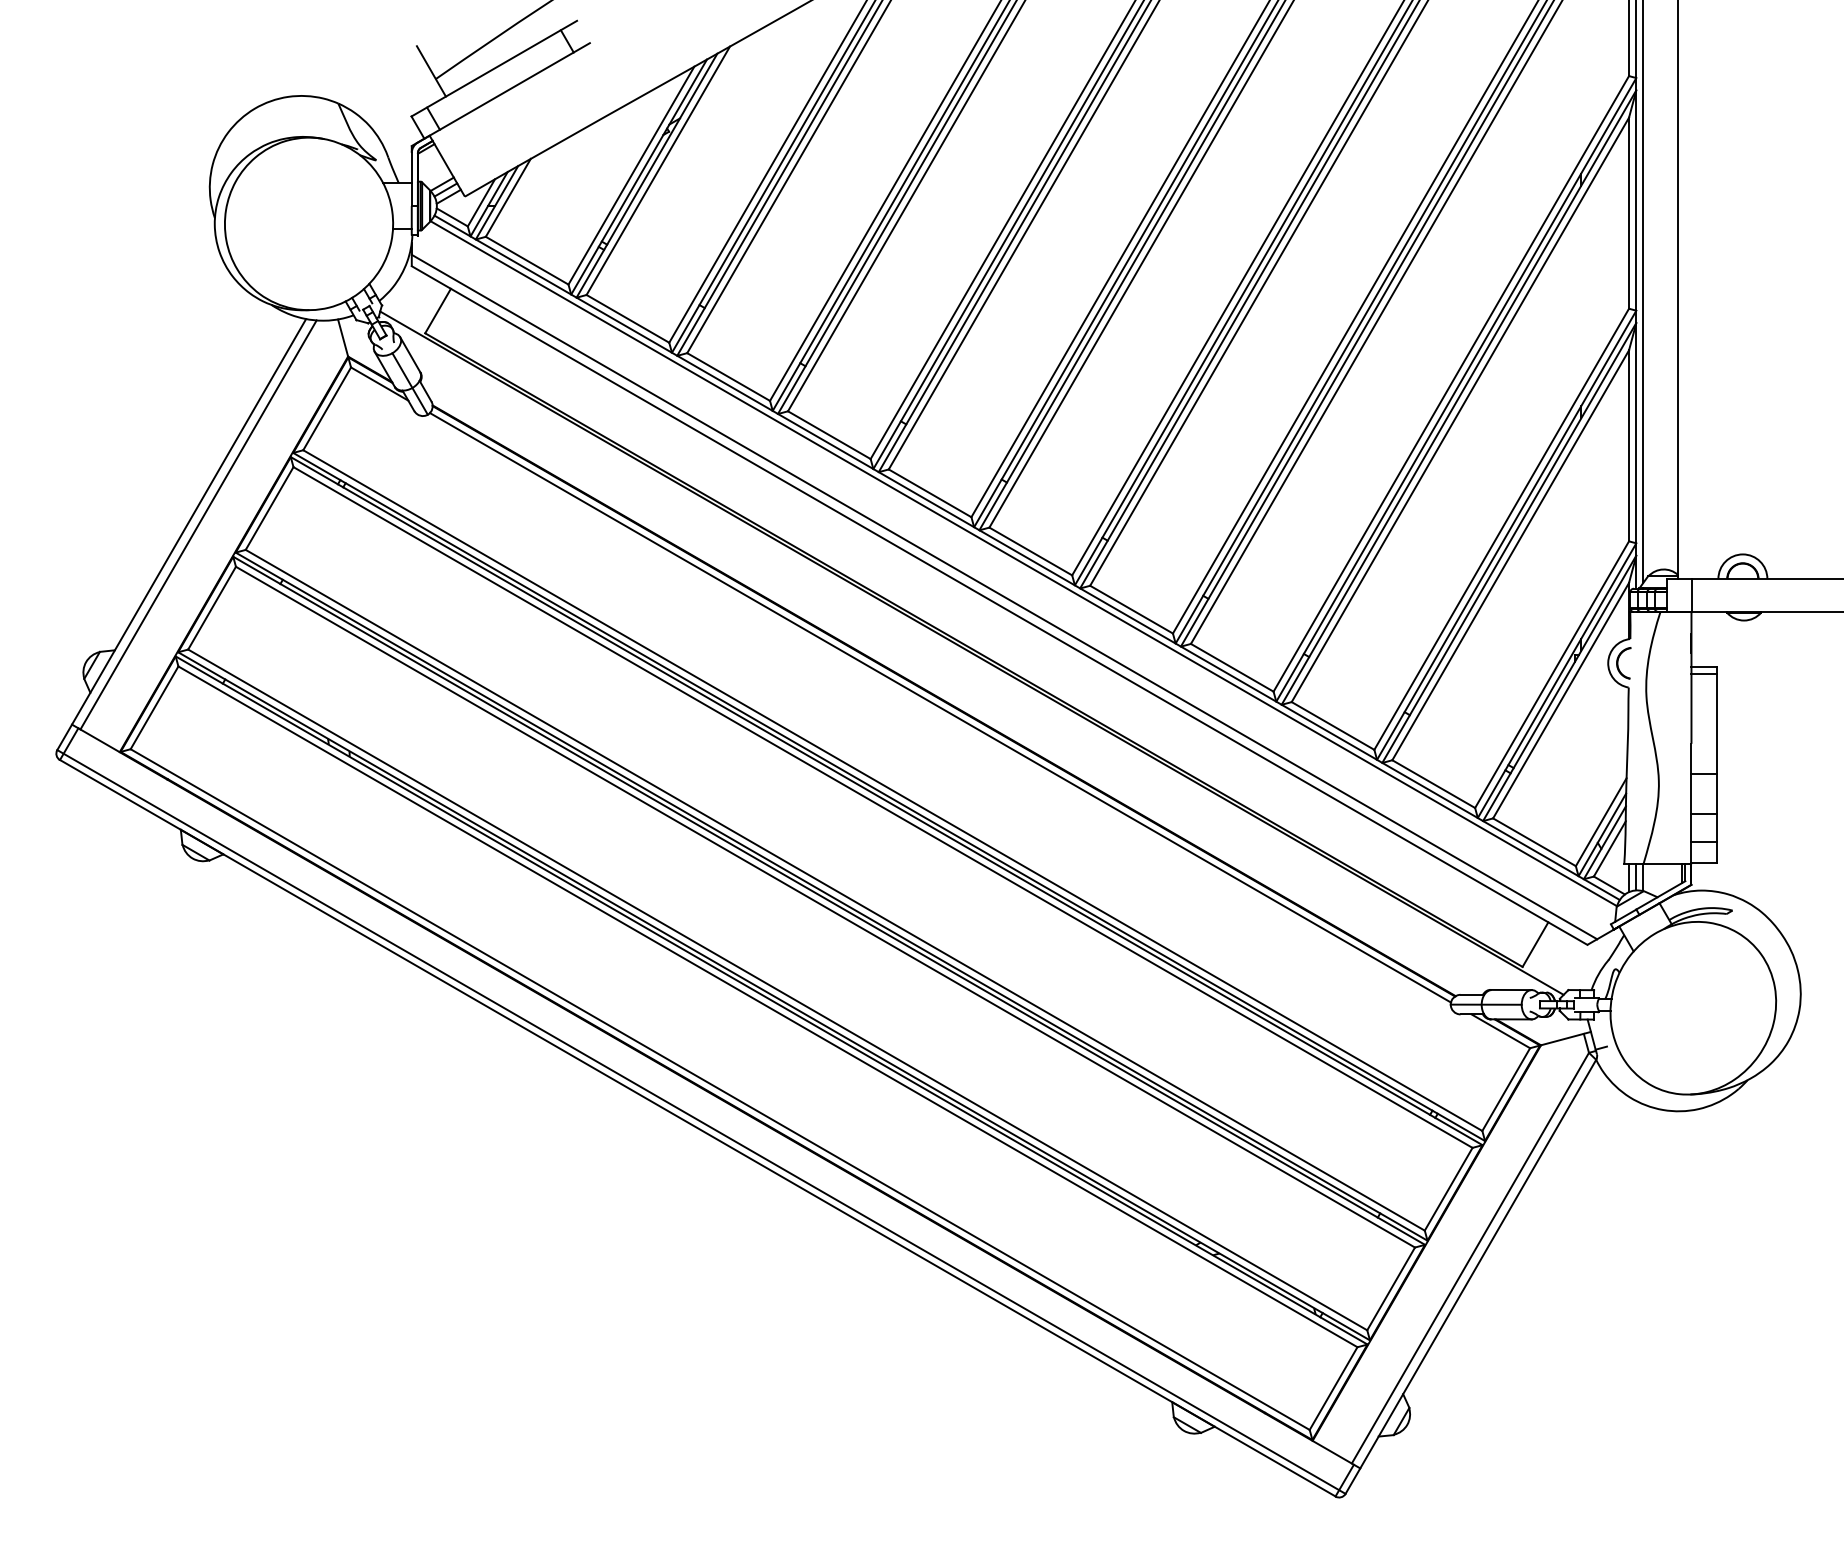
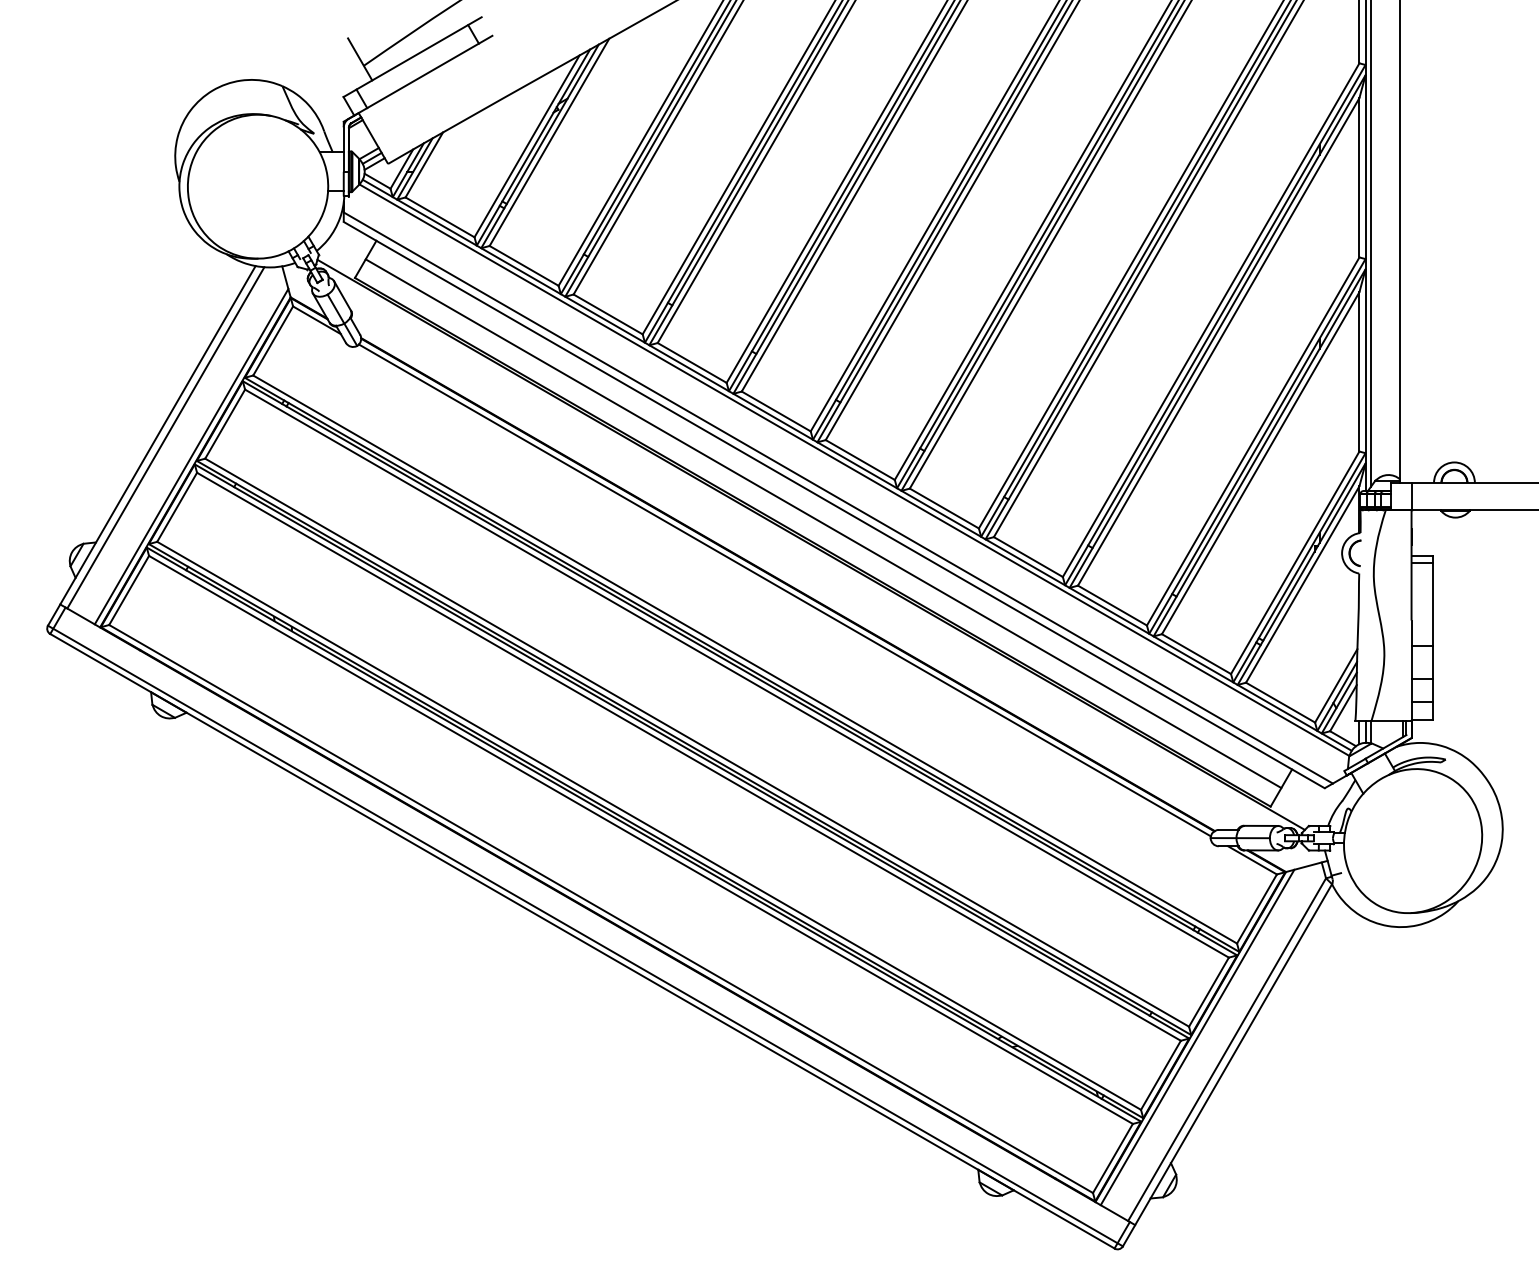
line: (229, 547) -> (191, 456), added
line: (986, 627) -> (823, 523), added
line: (1435, 1243) -> (1197, 1037), added

